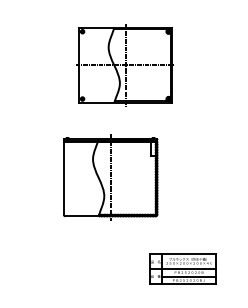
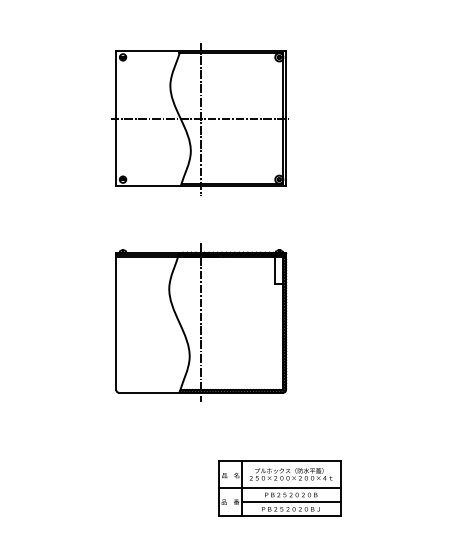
part: (124, 65) -> (199, 118), moved
part: (182, 268) -> (279, 487), moved

